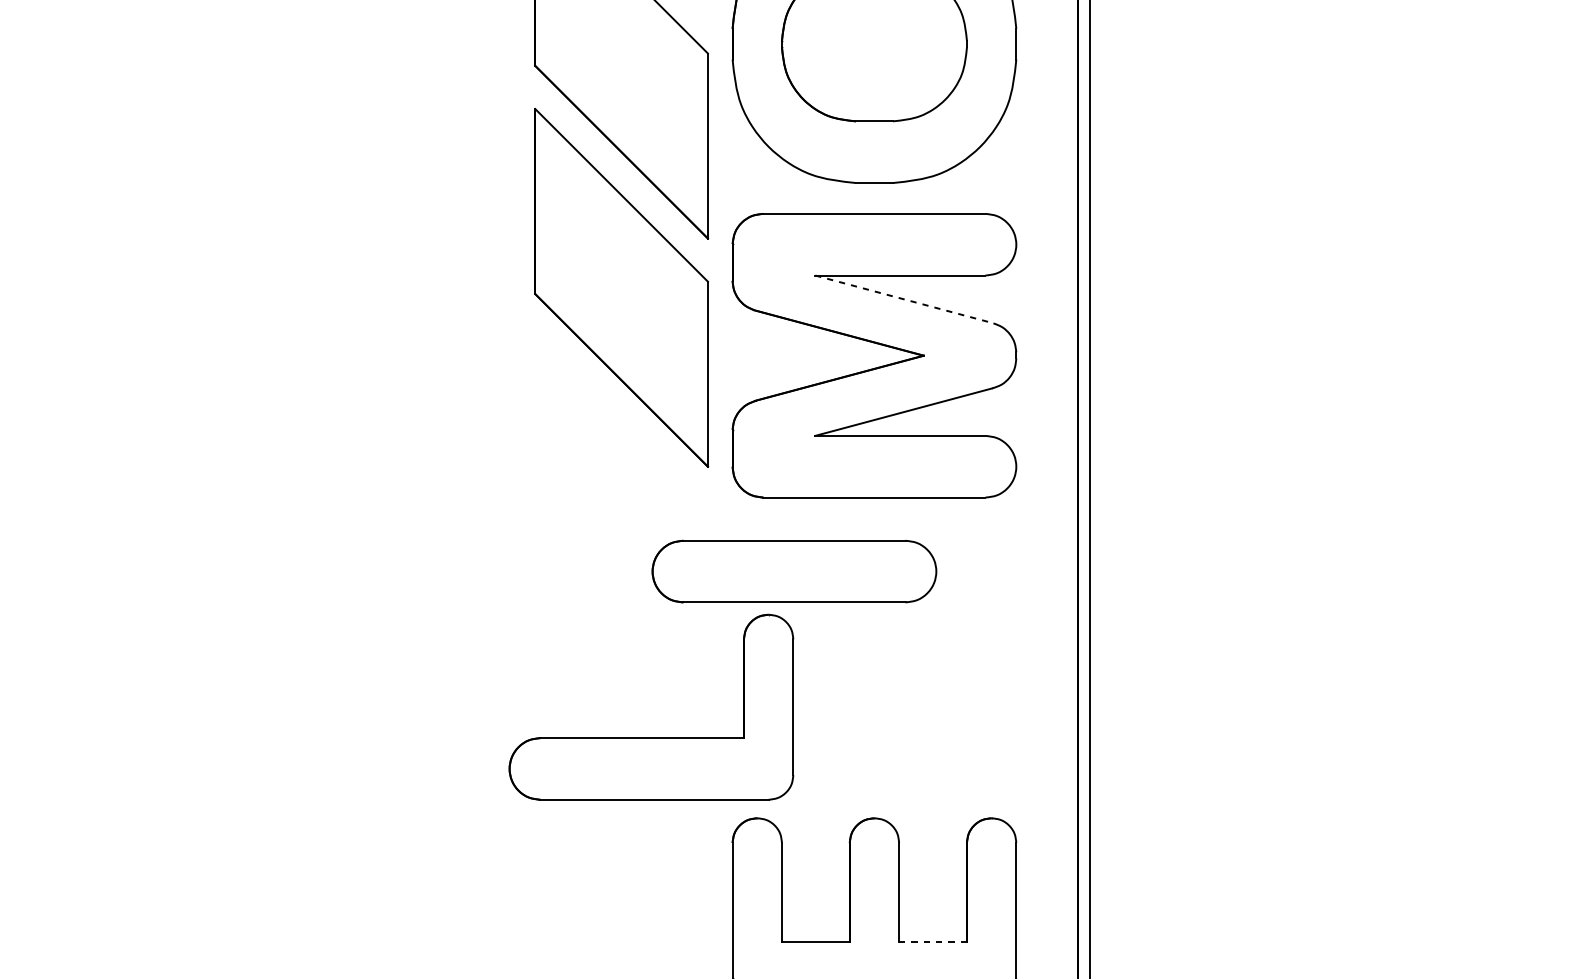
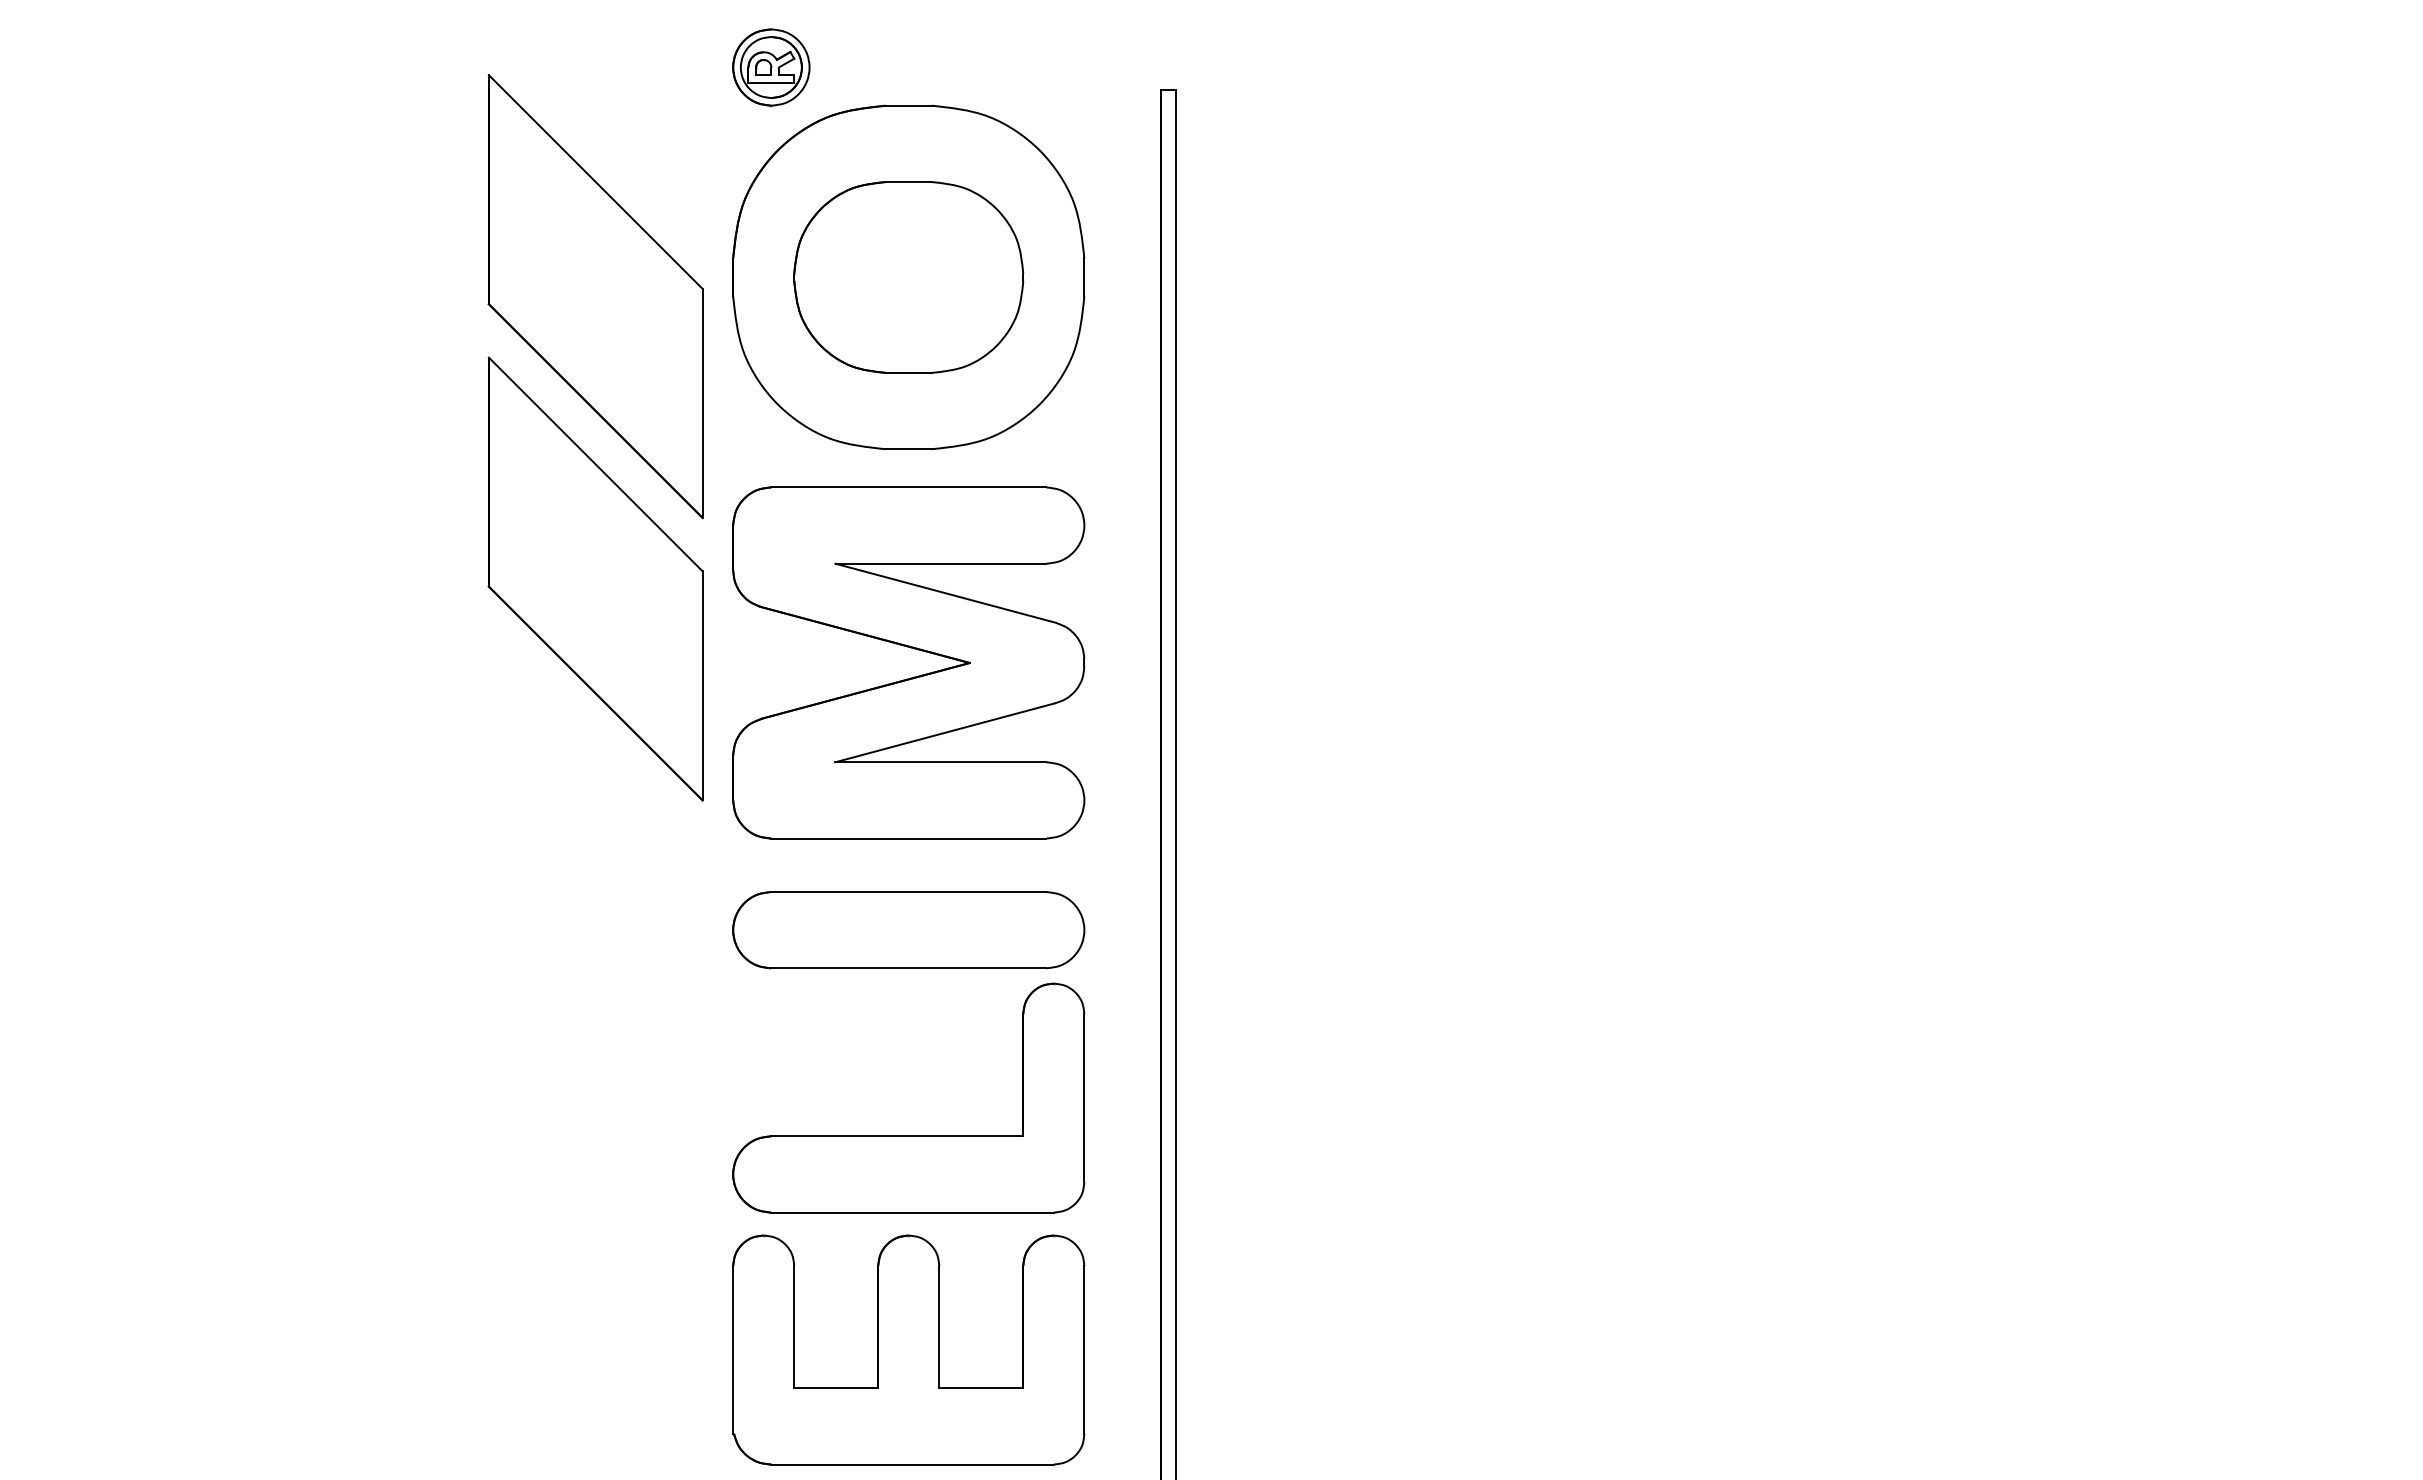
line: (904, 299) -> (946, 593), dashed -> solid
part: (794, 571) -> (908, 930), moved
part: (651, 737) -> (908, 1135), moved
line: (933, 941) -> (981, 1388), dashed -> solid

